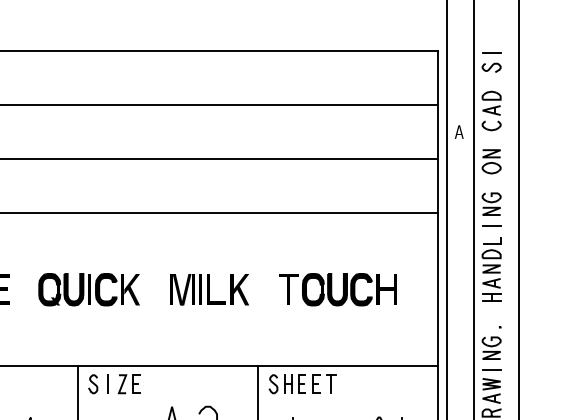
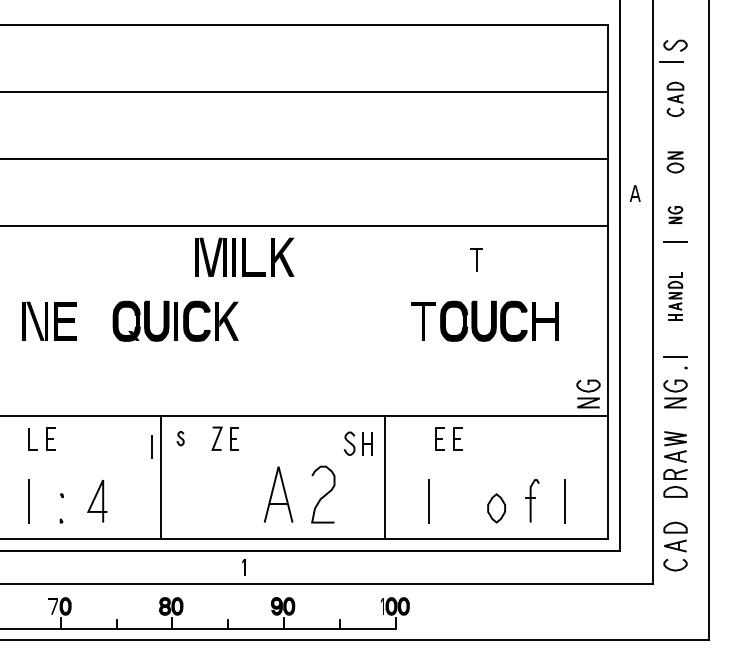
line: (491, 52) -> (671, 61), moved
part: (491, 111) -> (675, 99), size x0.7
part: (458, 132) -> (634, 193), moved
part: (491, 161) -> (675, 162), size x0.7
part: (491, 203) -> (675, 214), size x0.6
part: (491, 268) -> (675, 295), size x0.6
part: (209, 289) -> (244, 256), moved
part: (421, 347) -> (588, 393), added
line: (491, 369) -> (675, 356), moved
part: (93, 384) -> (180, 438), size x0.6
line: (107, 384) -> (151, 446), moved
part: (279, 384) -> (357, 443), moved
part: (331, 384) -> (476, 259), moved

